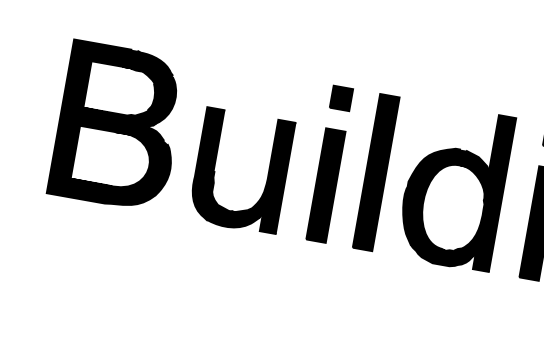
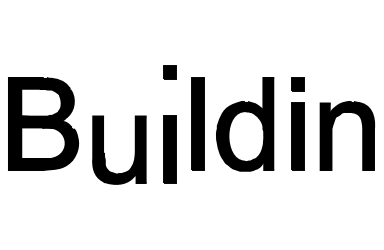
part: (340, 98) -> (169, 72), moved
part: (266, 174) -> (134, 149), moved
part: (324, 184) -> (169, 149), moved

